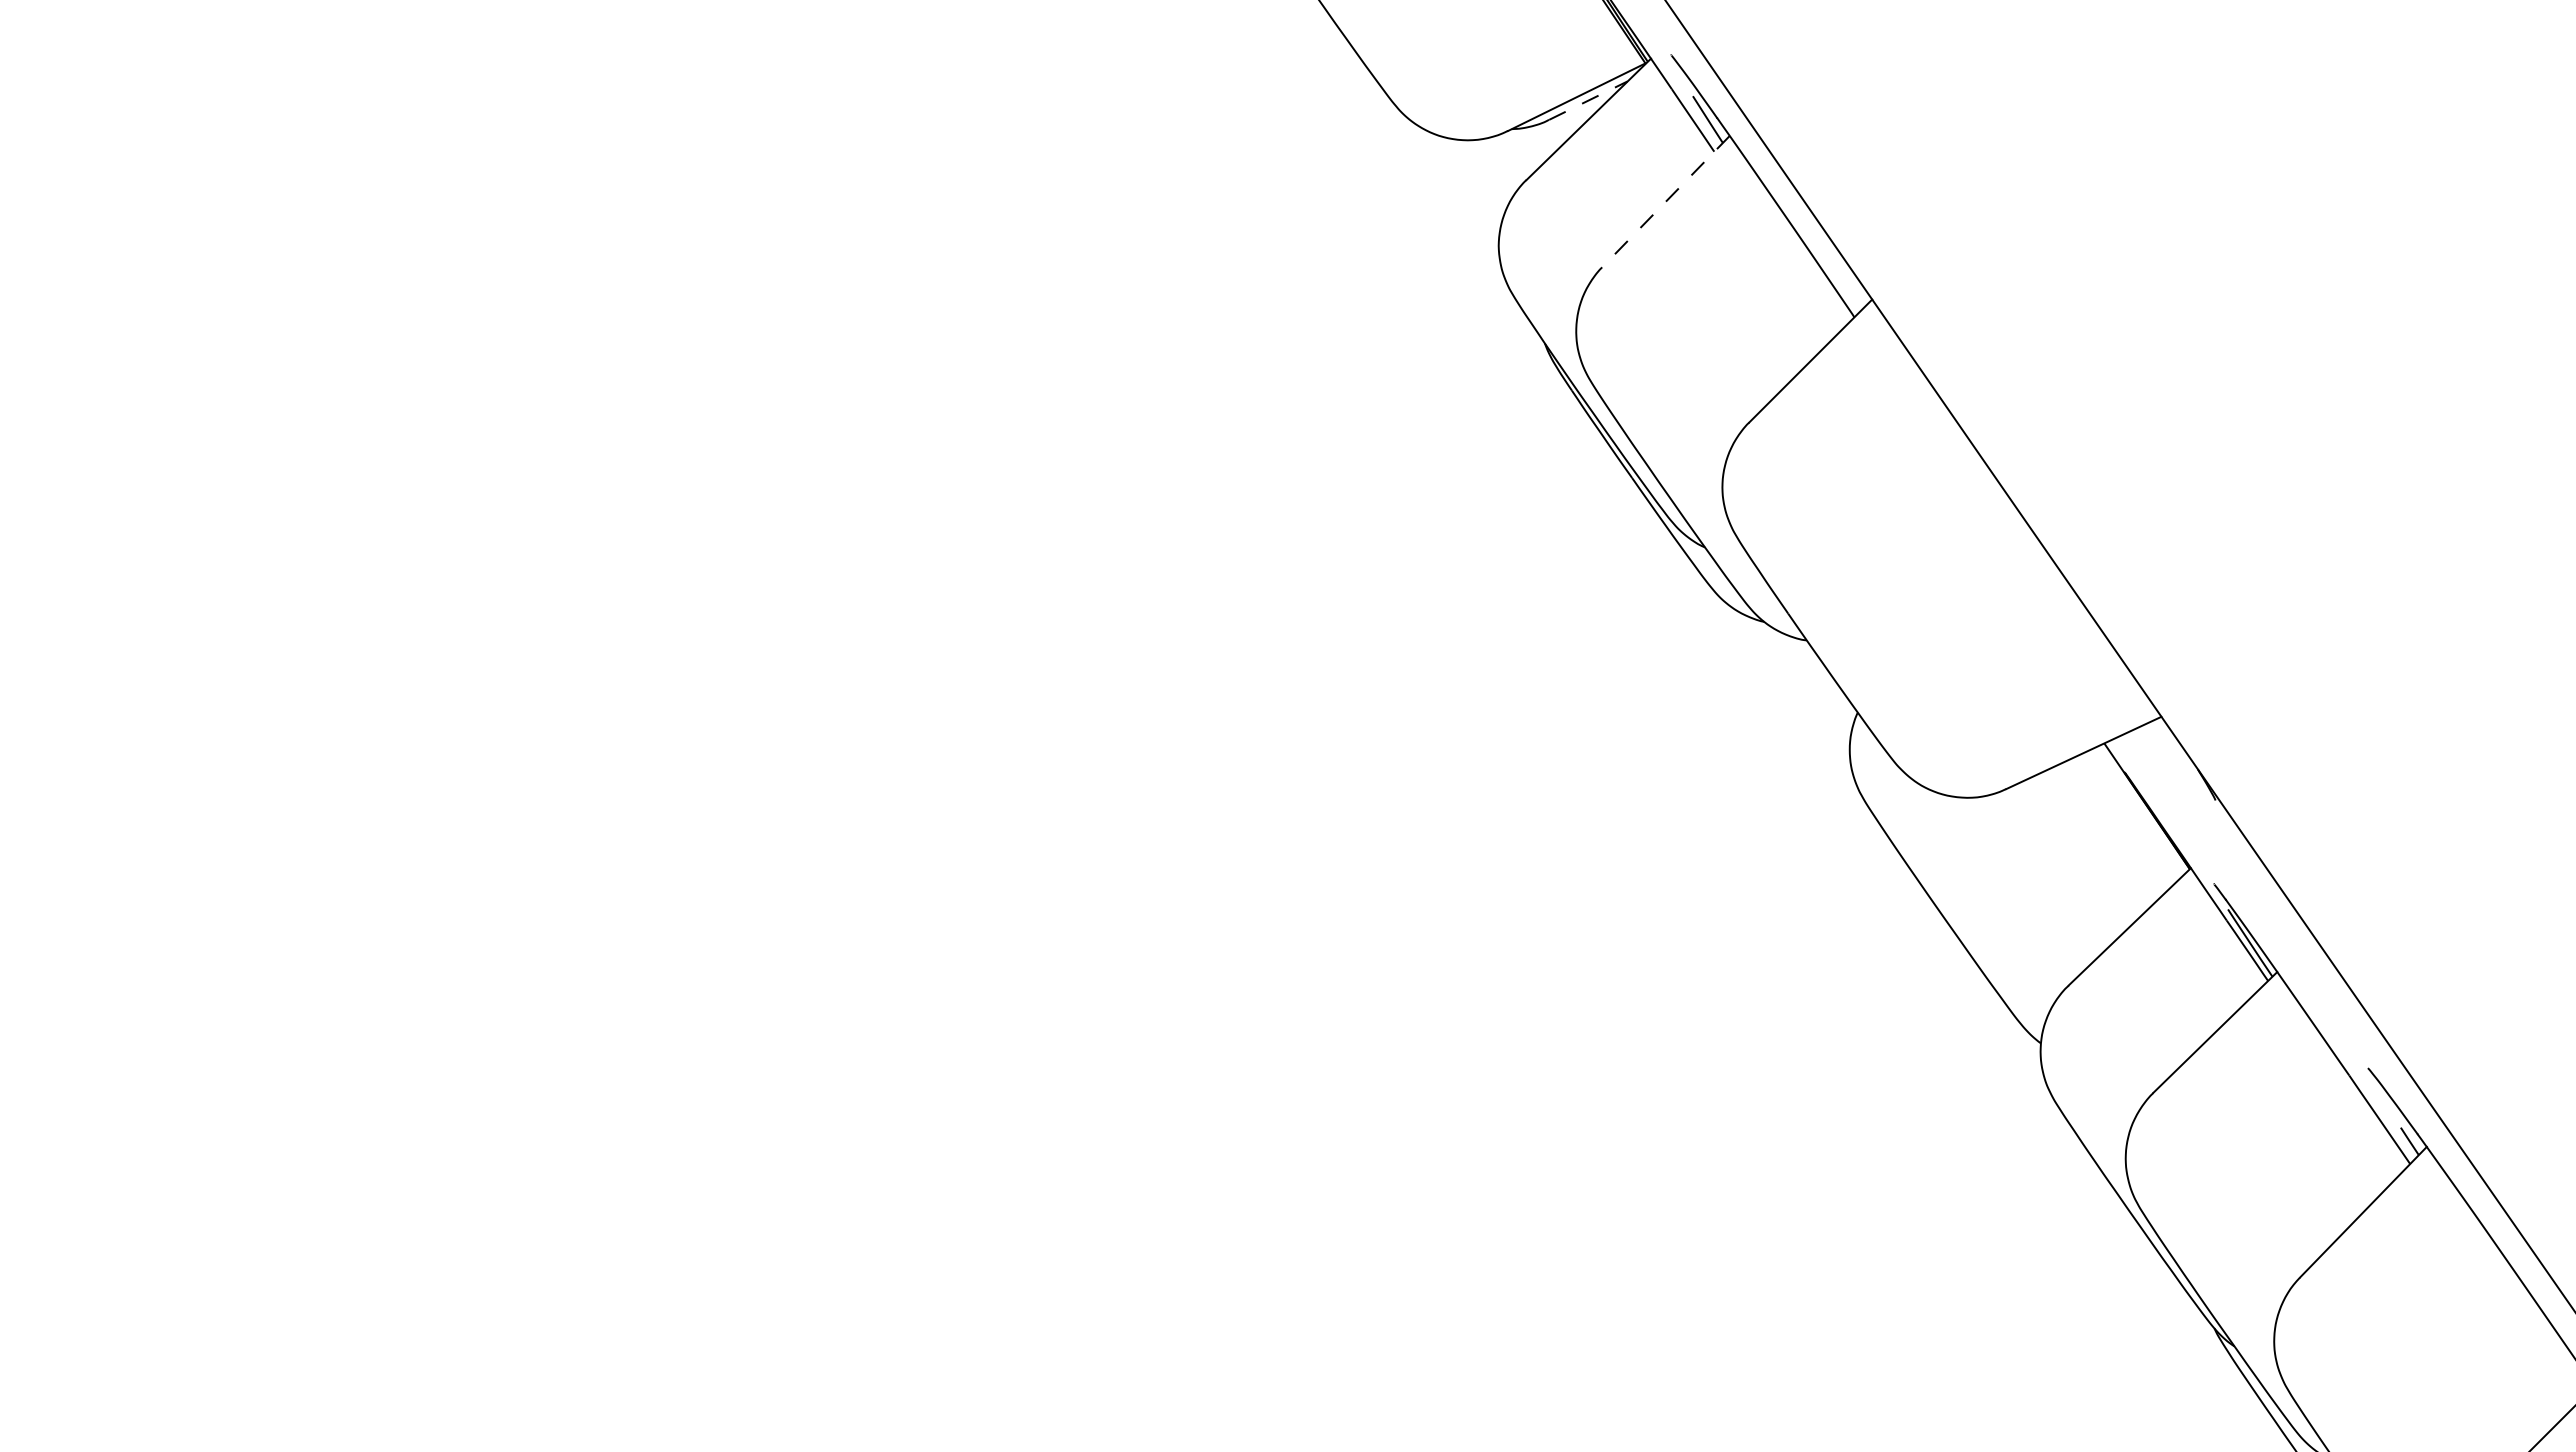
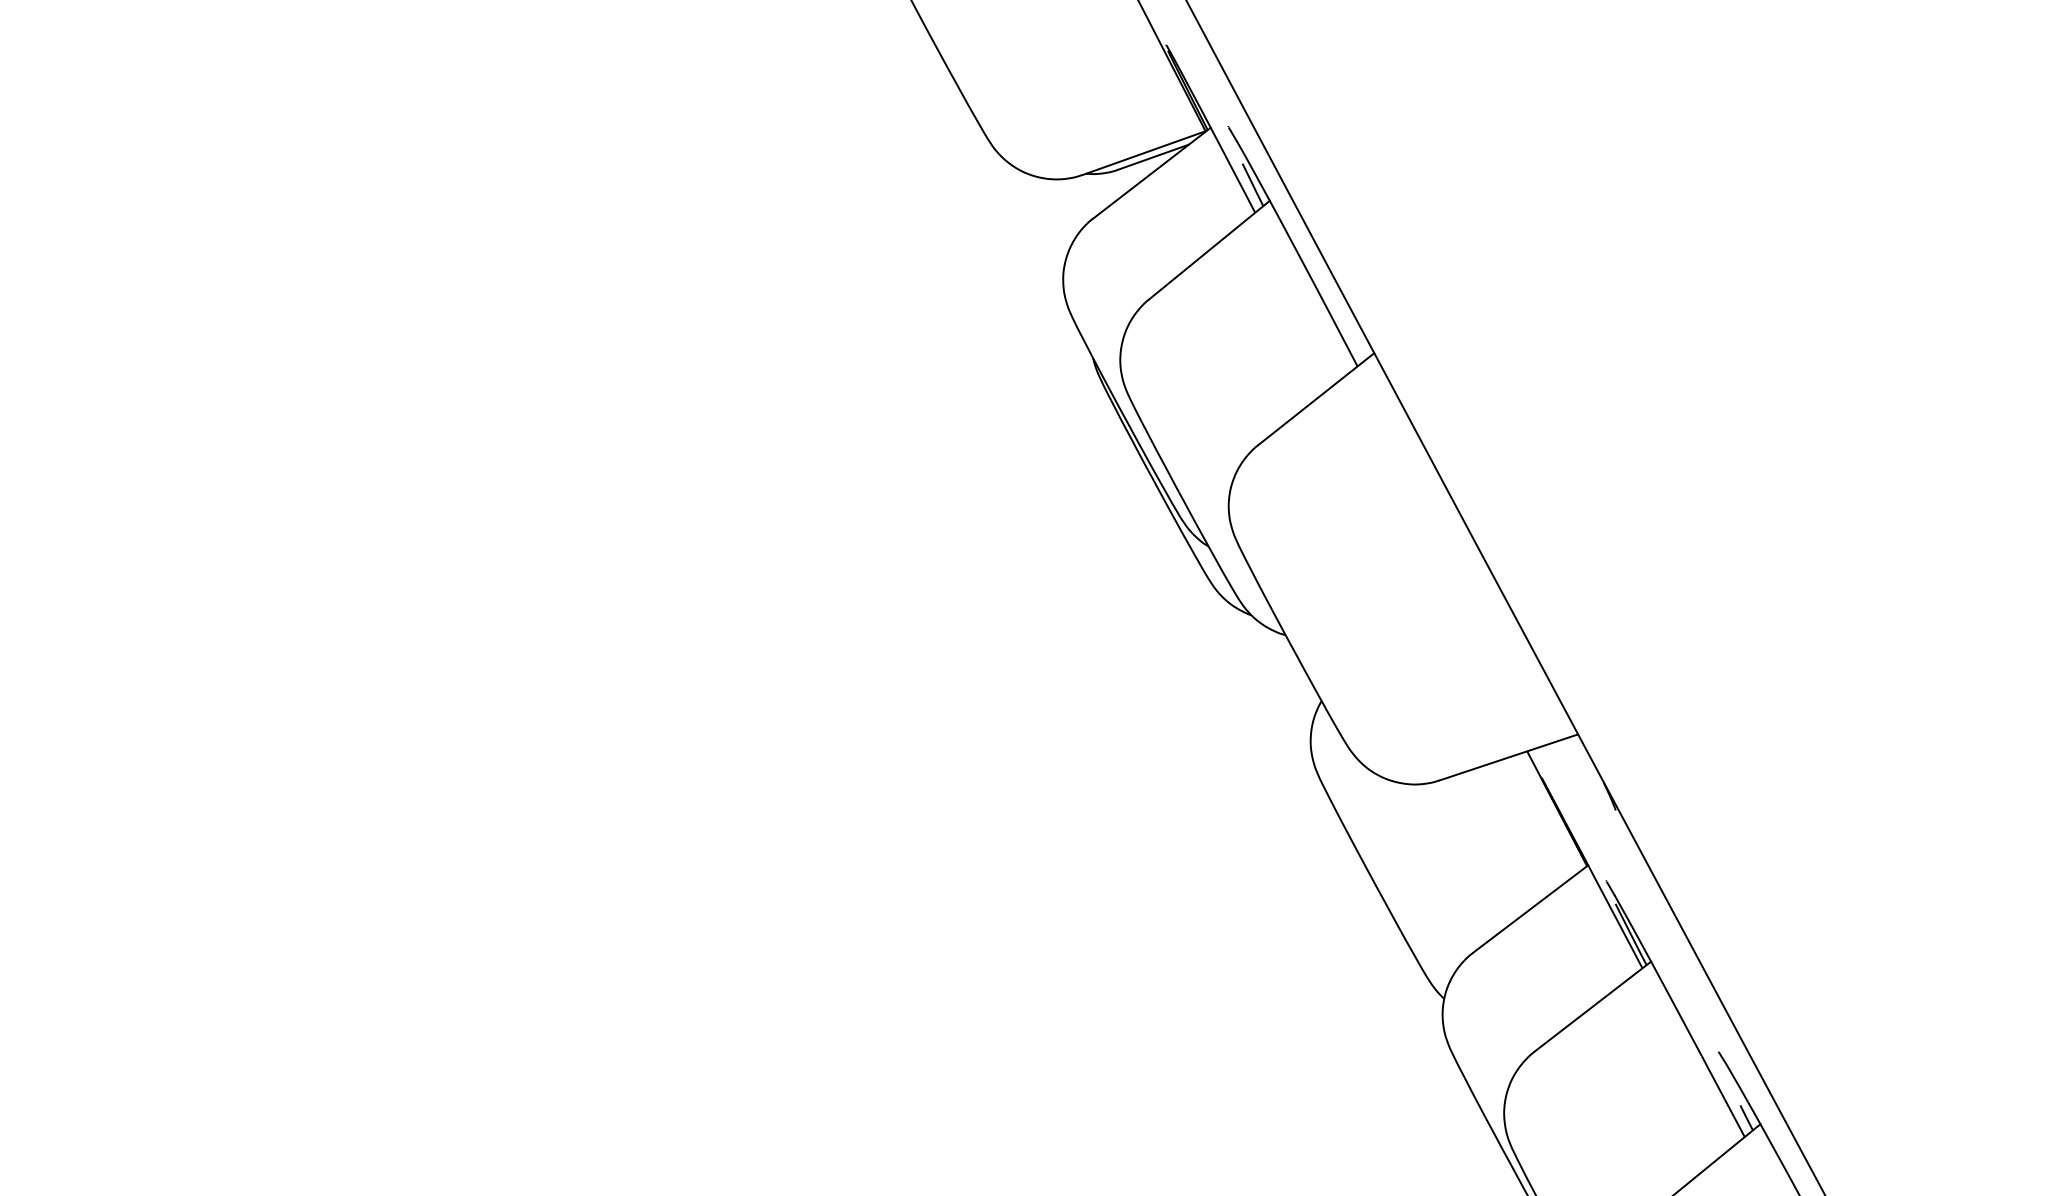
line: (1588, 100) -> (1153, 157), dashed -> solid
line: (1665, 201) -> (1209, 250), dashed -> solid

